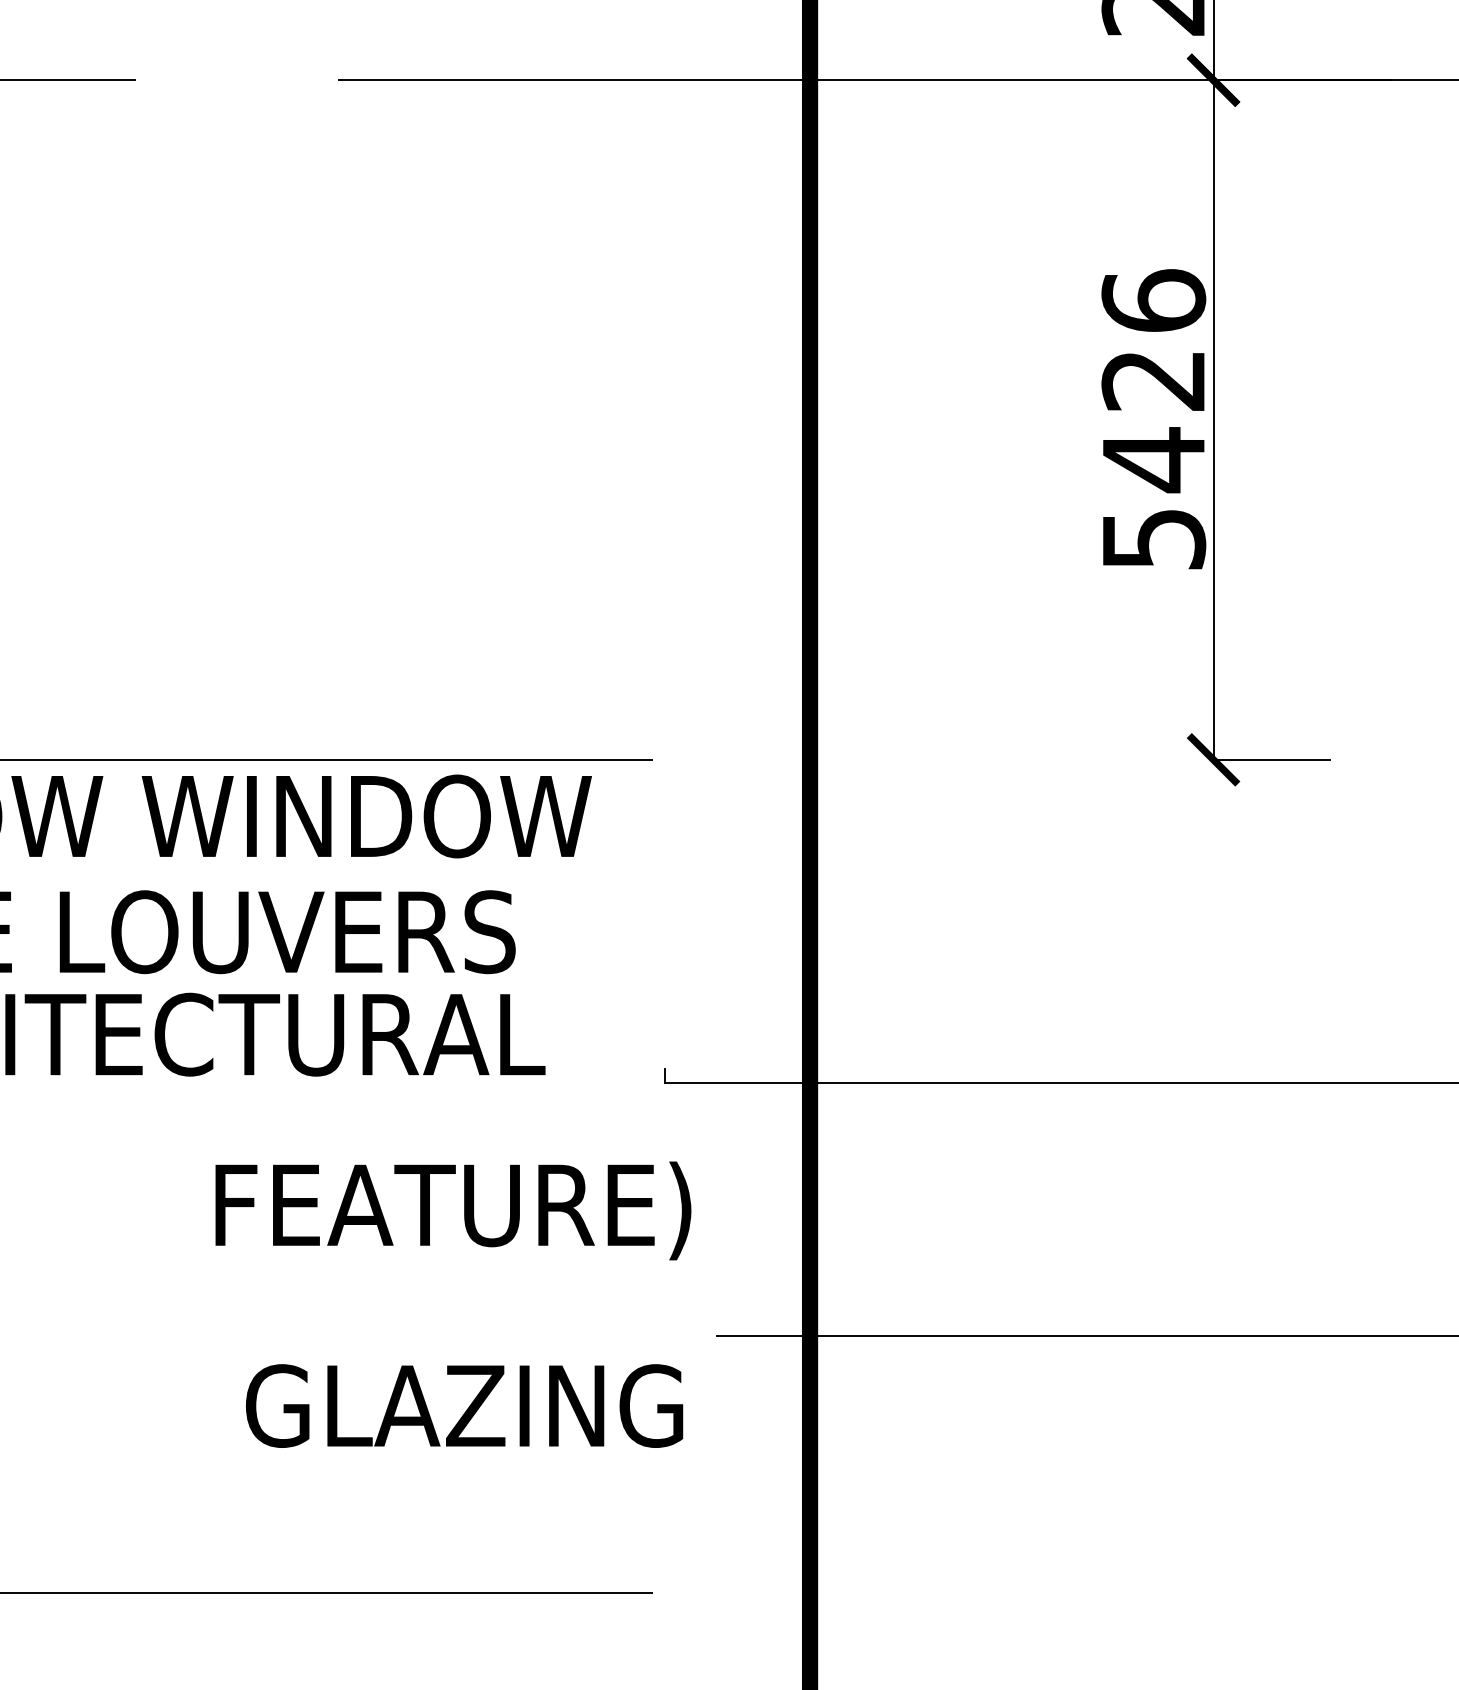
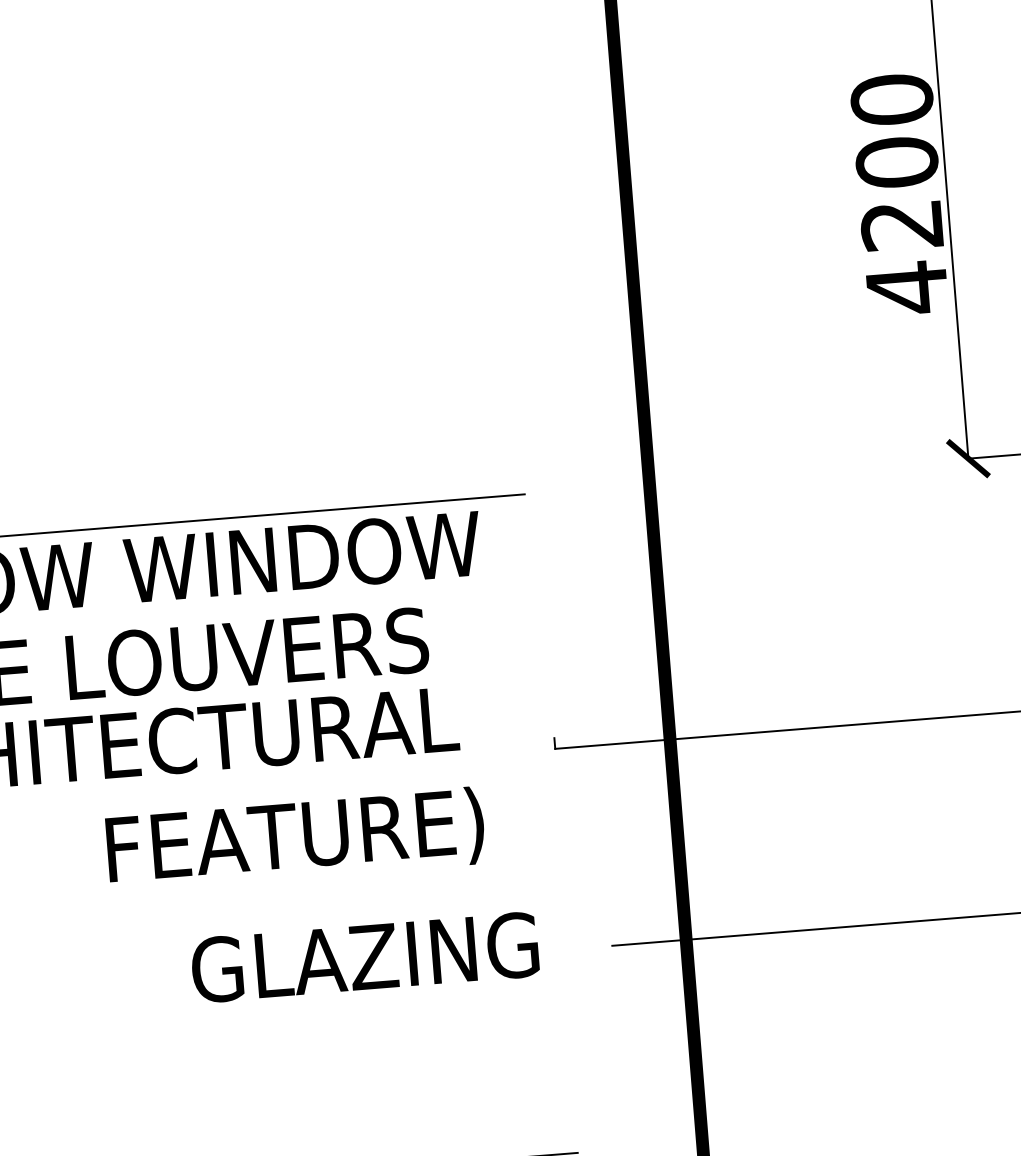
text: (1153, 420) -> (899, 194), 5426 -> 4200
text: (453, 1210) -> (295, 839), moved
text: (464, 1405) -> (364, 957), moved

